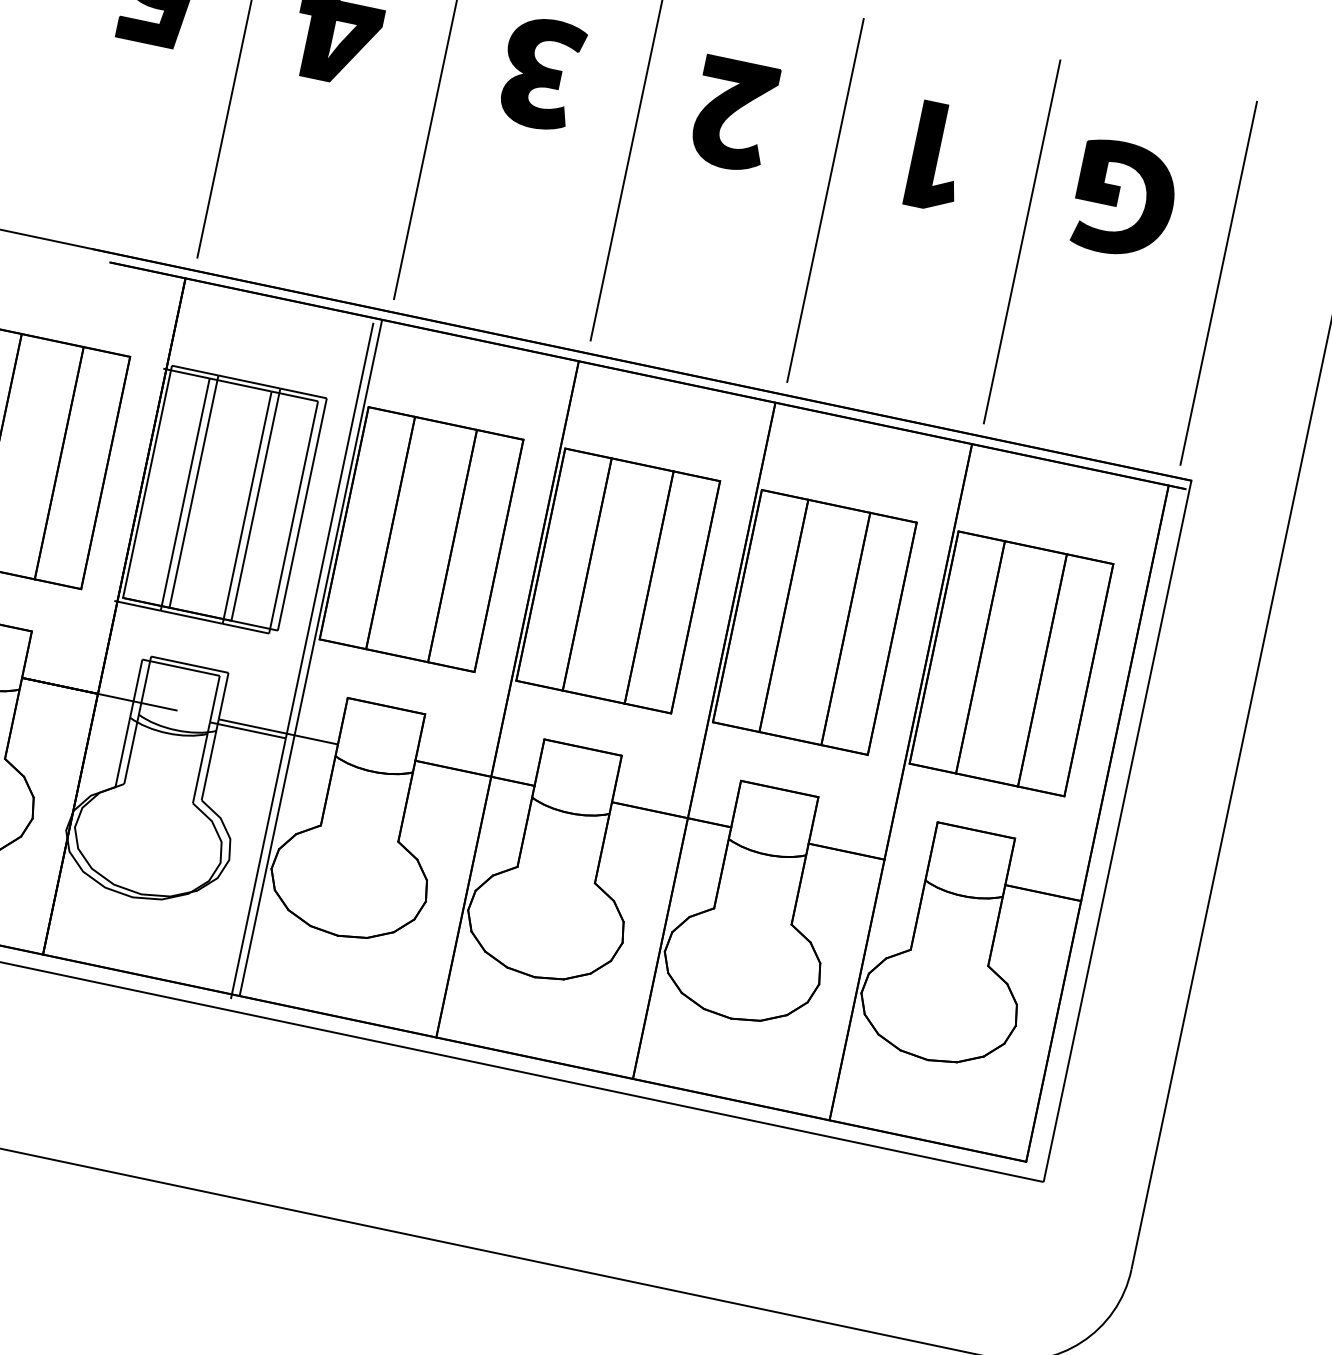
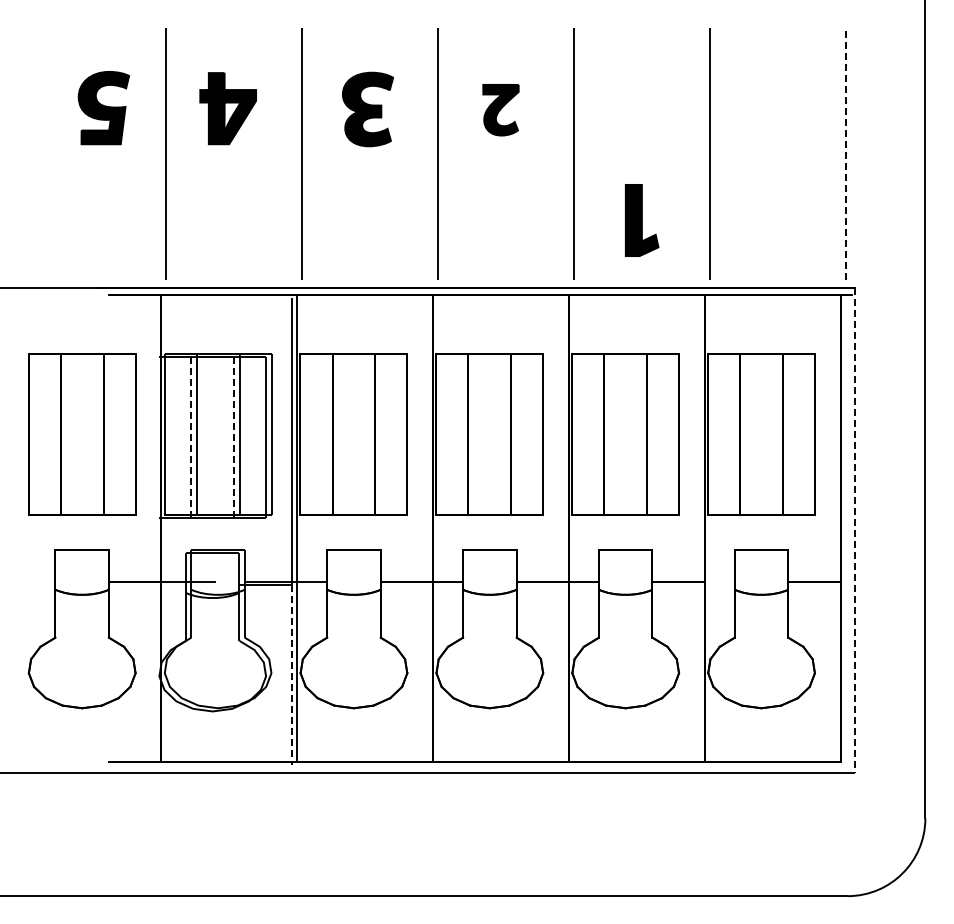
part: (732, 115) -> (500, 110), size x0.7
part: (936, 156) -> (641, 220), moved
part: (1124, 199) -> (771, 111), removed
line: (1218, 282) -> (845, 153), solid -> dashed
line: (185, 495) -> (191, 438), solid -> dashed
line: (247, 507) -> (234, 437), solid -> dashed
line: (1117, 832) -> (855, 531), solid -> dashed
line: (257, 869) -> (291, 675), solid -> dashed

